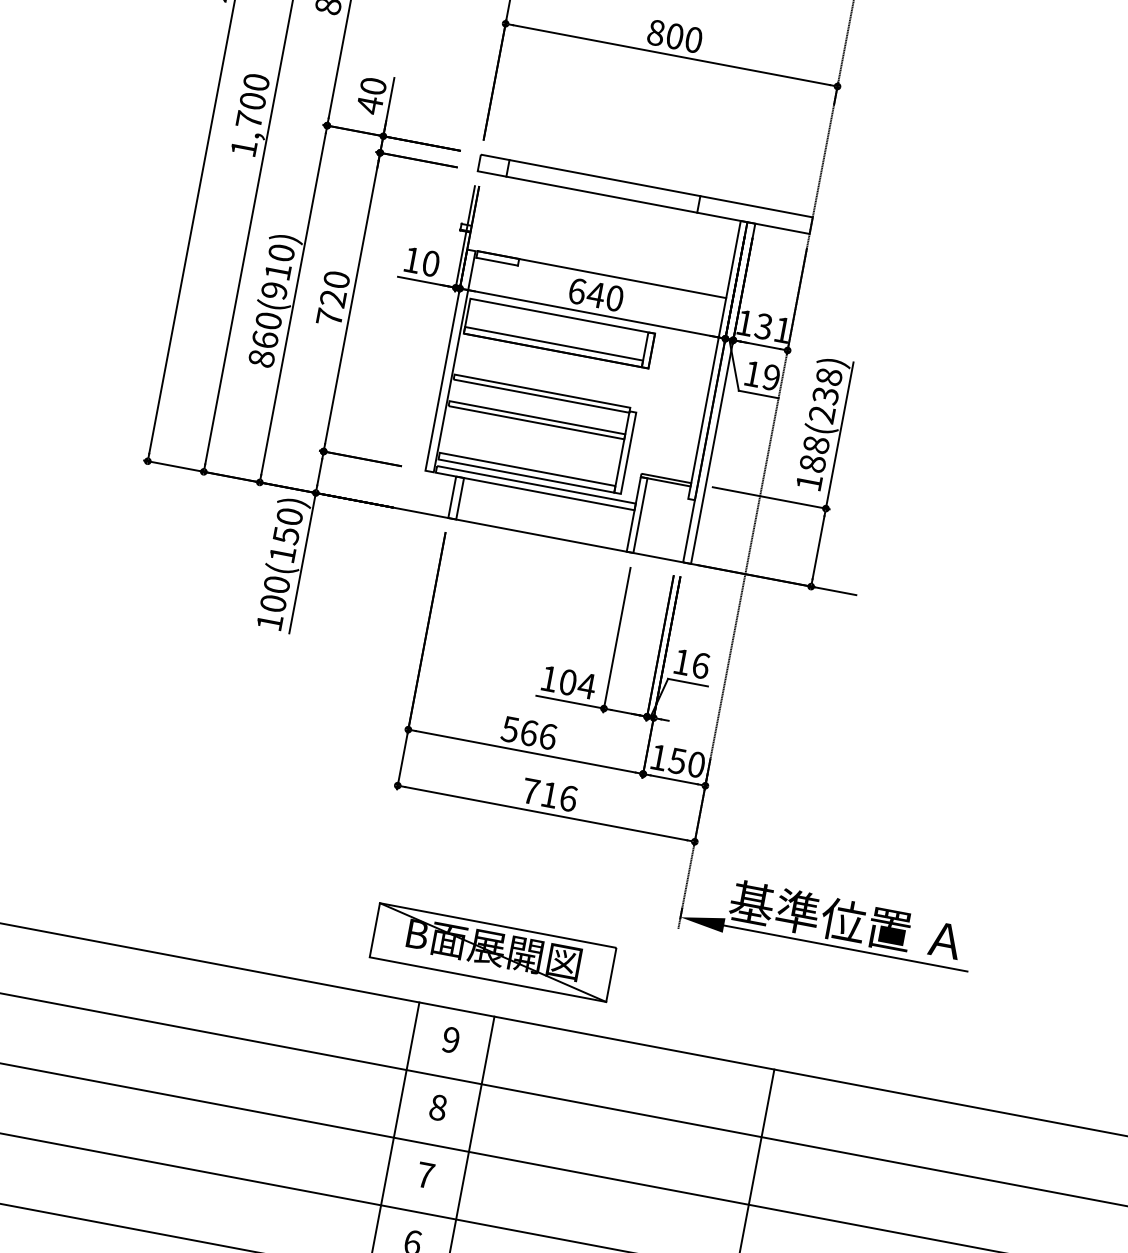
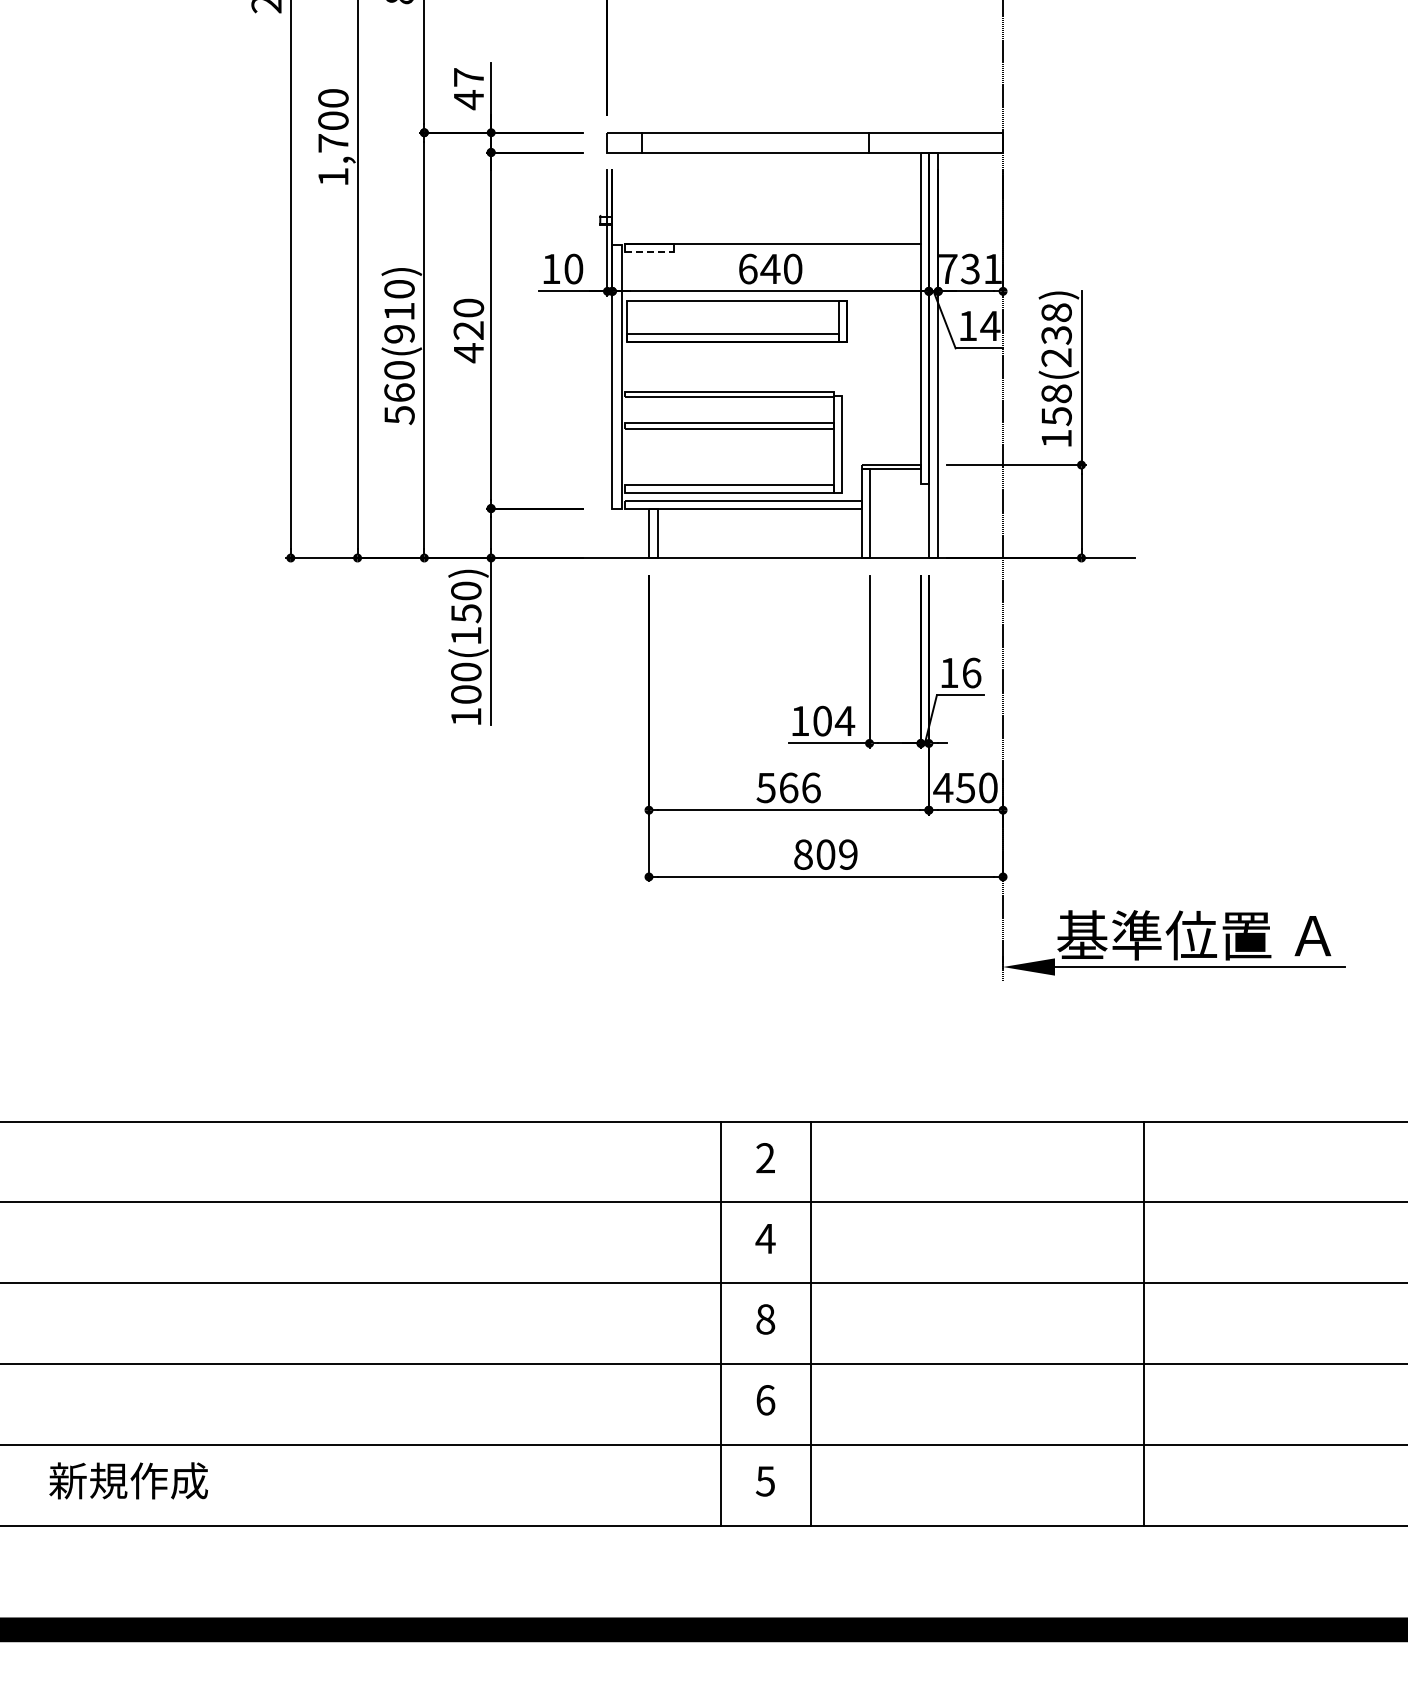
text: (373, 86) -> (468, 77), 40 -> 47
line: (497, 261) -> (649, 252), solid -> dashed
text: (329, 317) -> (468, 353), 720 -> 420
text: (745, 322) -> (948, 268), 131 -> 731
text: (261, 358) -> (399, 414), 860(910) -> 560(910)
text: (771, 377) -> (990, 325), 19 -> 14
text: (812, 463) -> (1056, 416), 188(238) -> 158(238)
text: (659, 757) -> (943, 787), 150 -> 450
text: (549, 794) -> (825, 854), 716 -> 809
part: (492, 952) -> (794, 1048), removed
text: (450, 1040) -> (765, 1158), 9 -> 2
text: (438, 1107) -> (765, 1238), 8 -> 4
text: (425, 1175) -> (765, 1319), 7 -> 8

